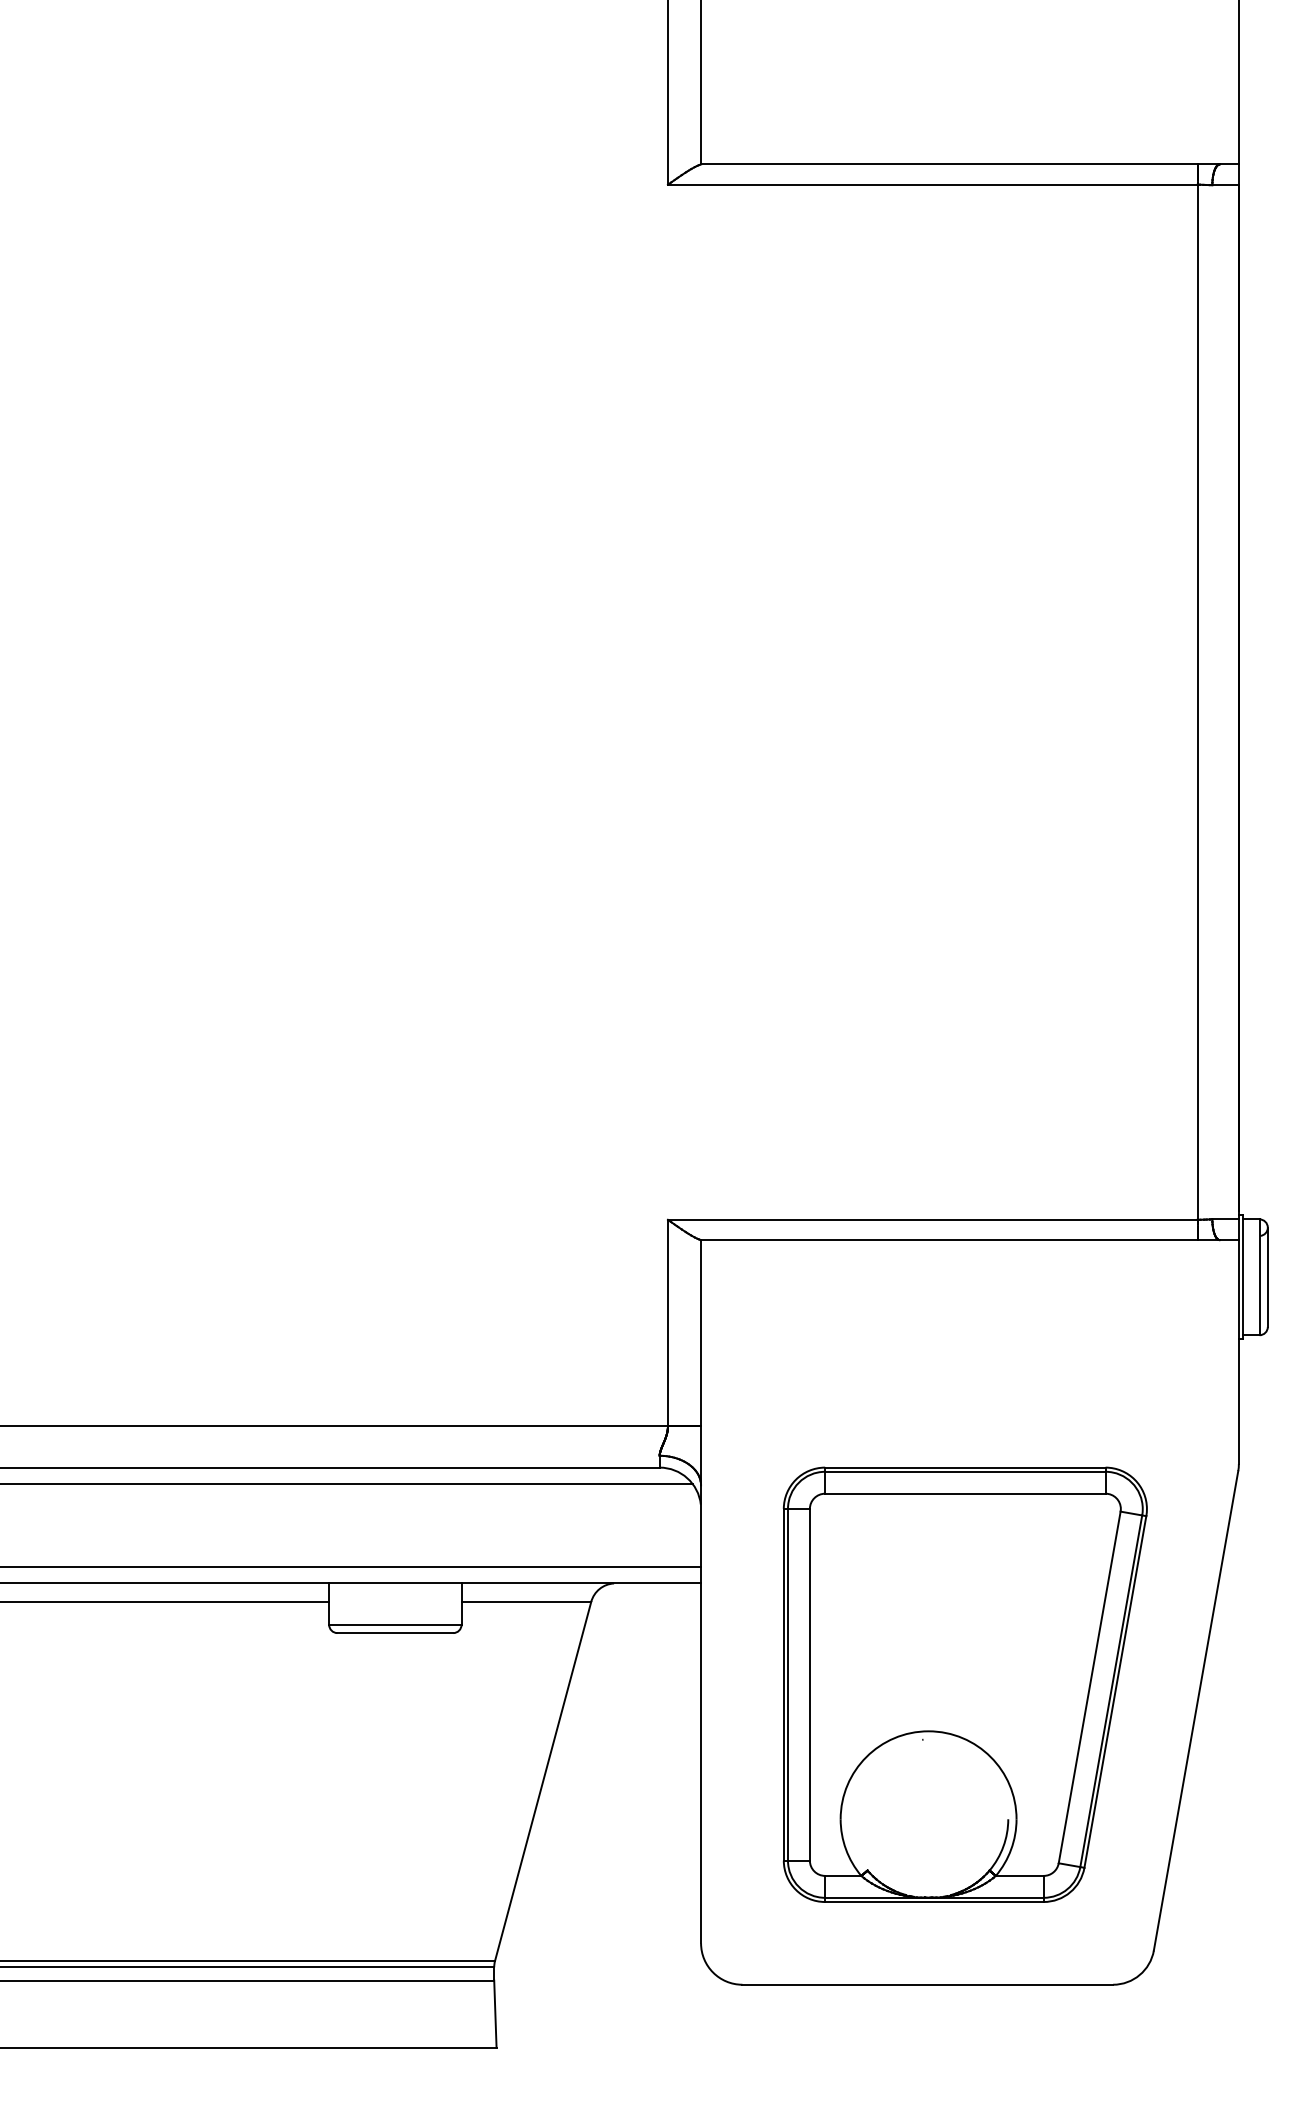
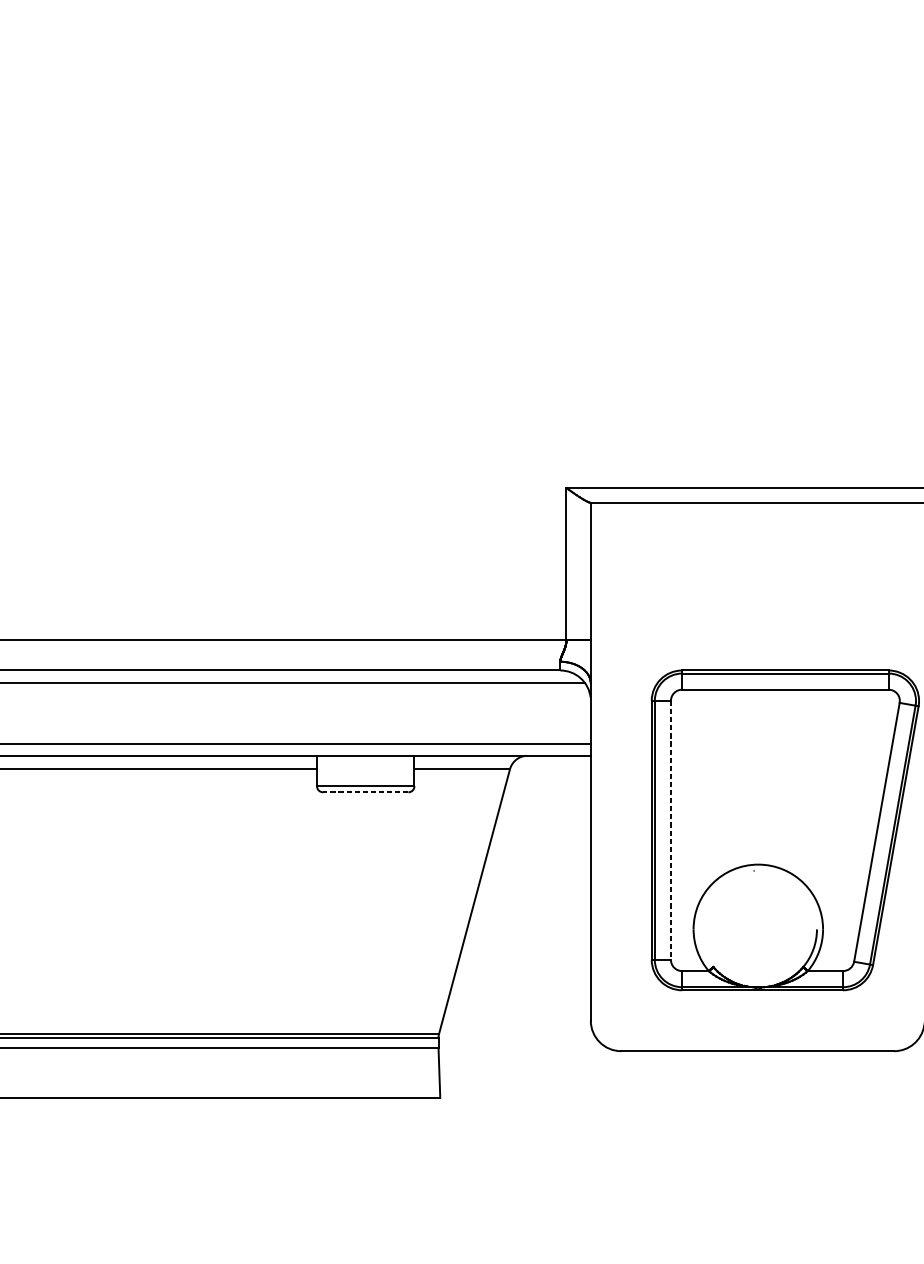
line: (395, 1633) -> (365, 792), solid -> dashed
line: (809, 1684) -> (670, 830), solid -> dashed

